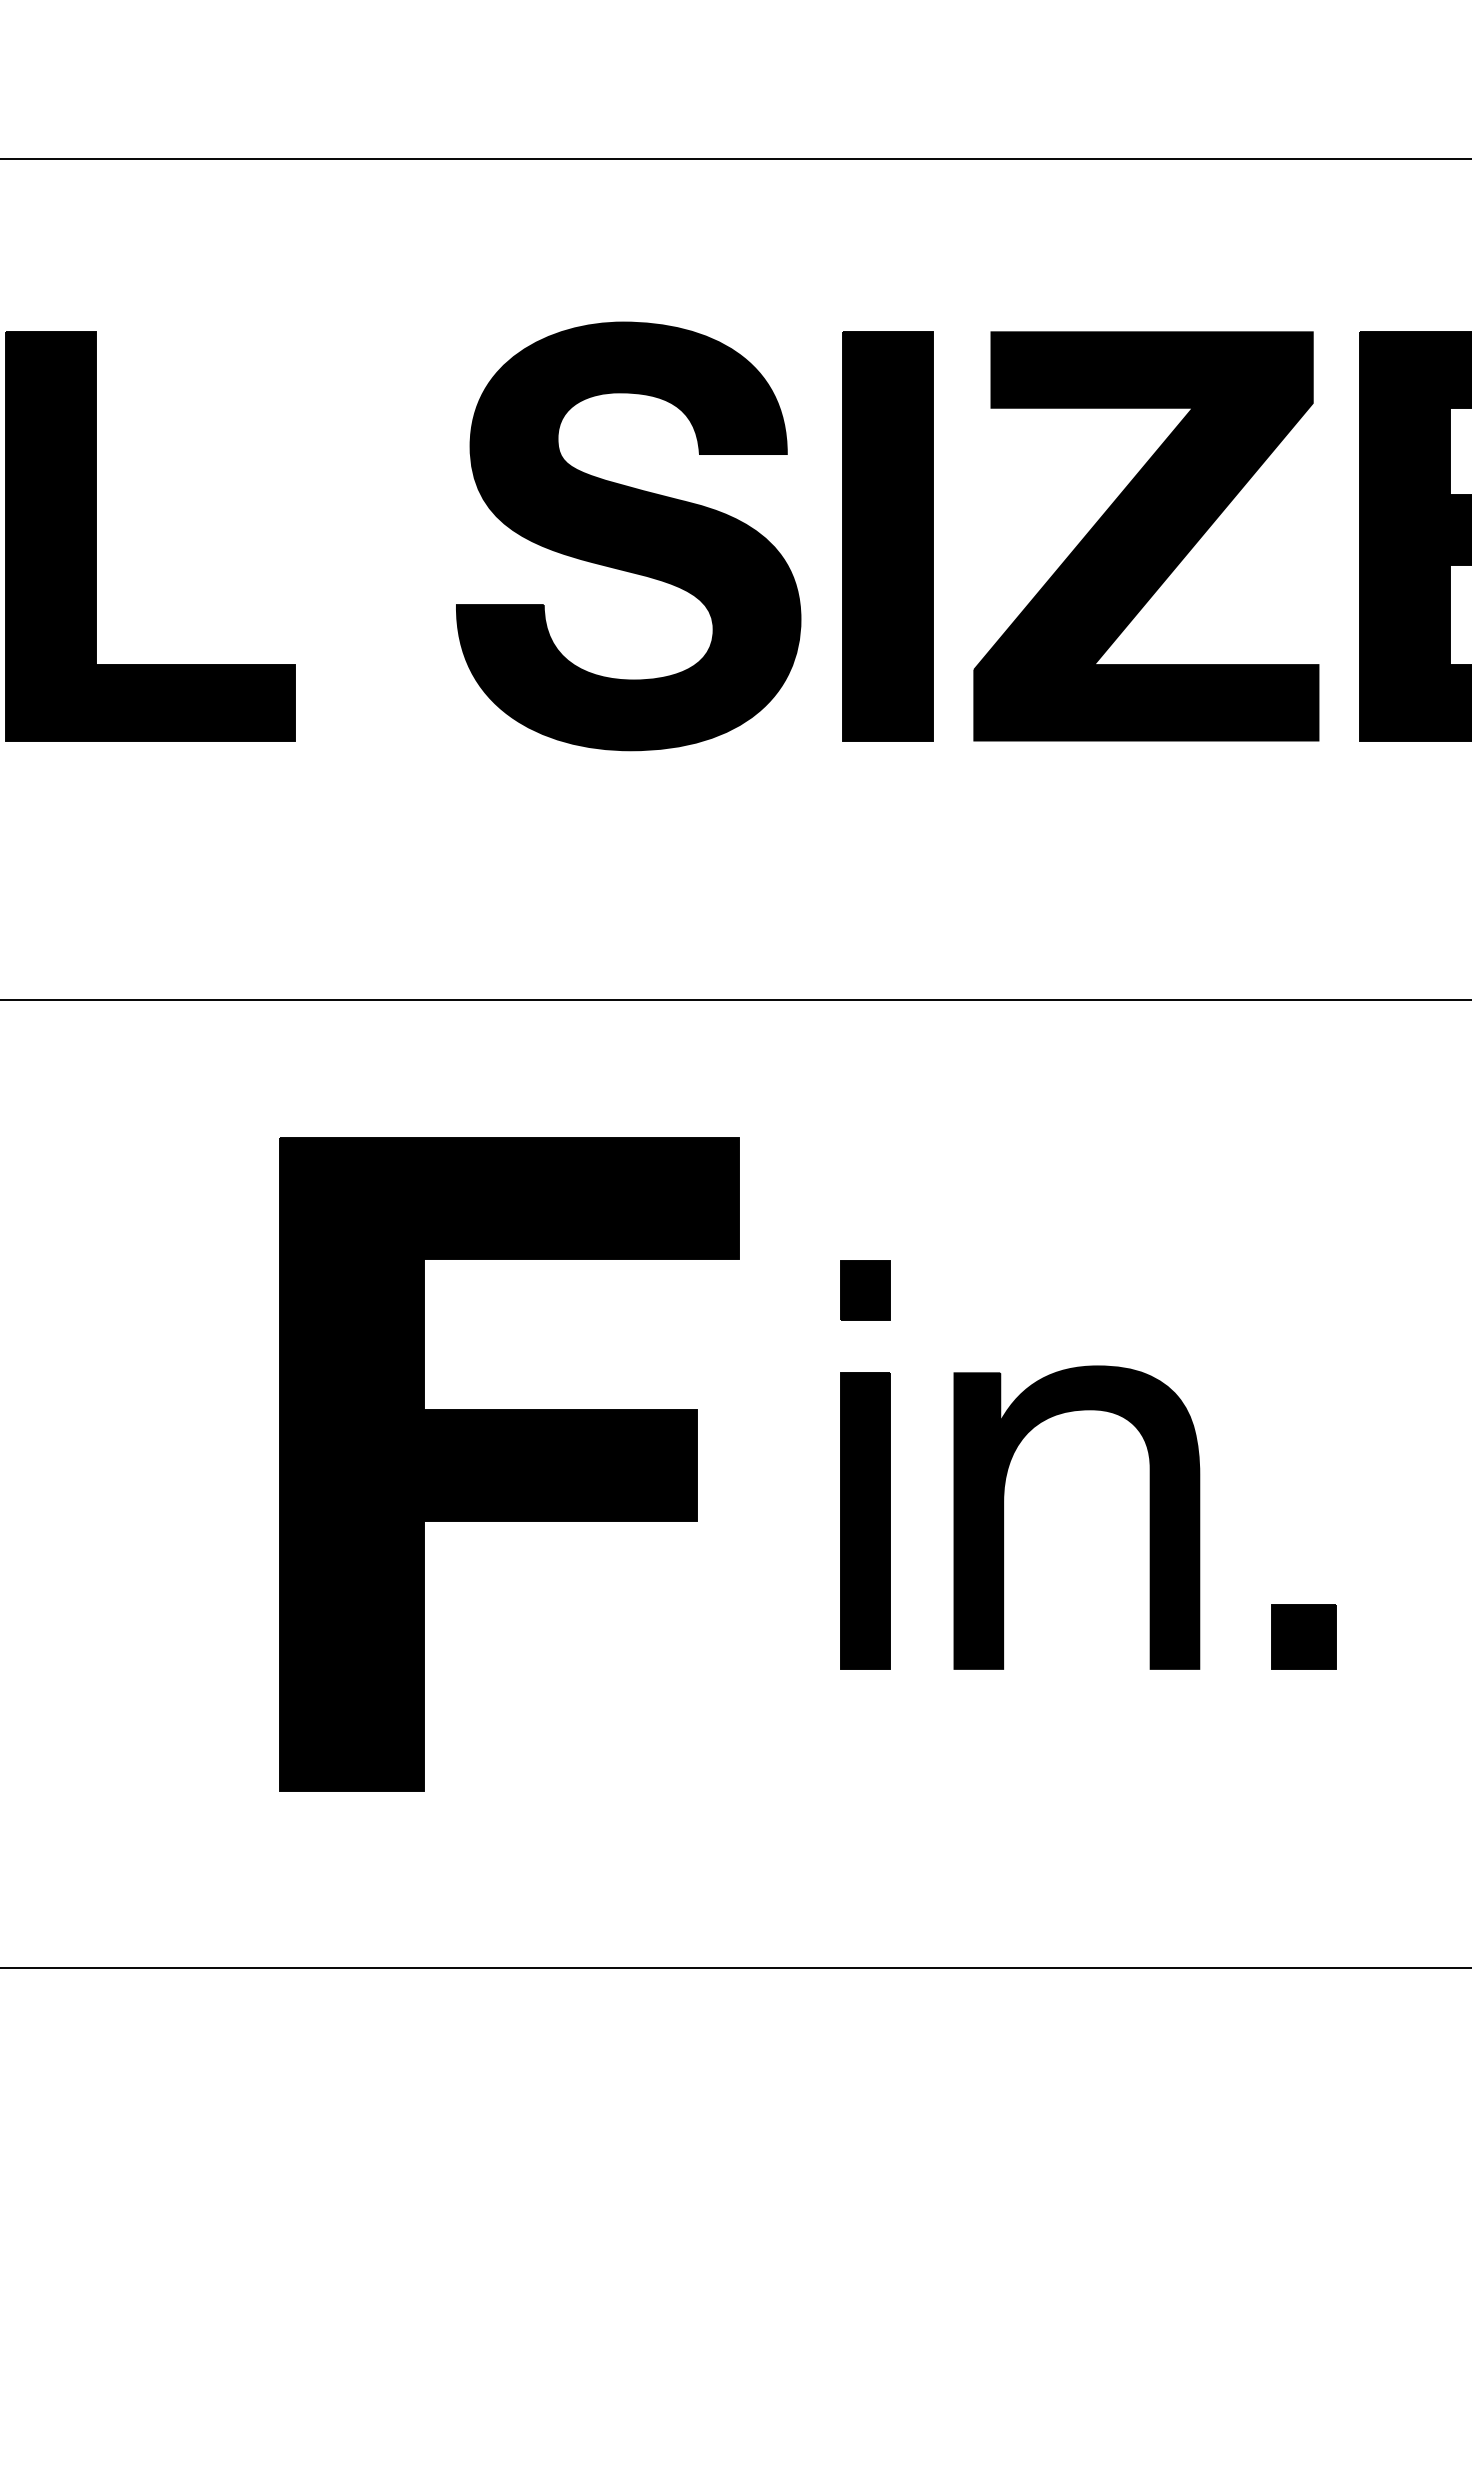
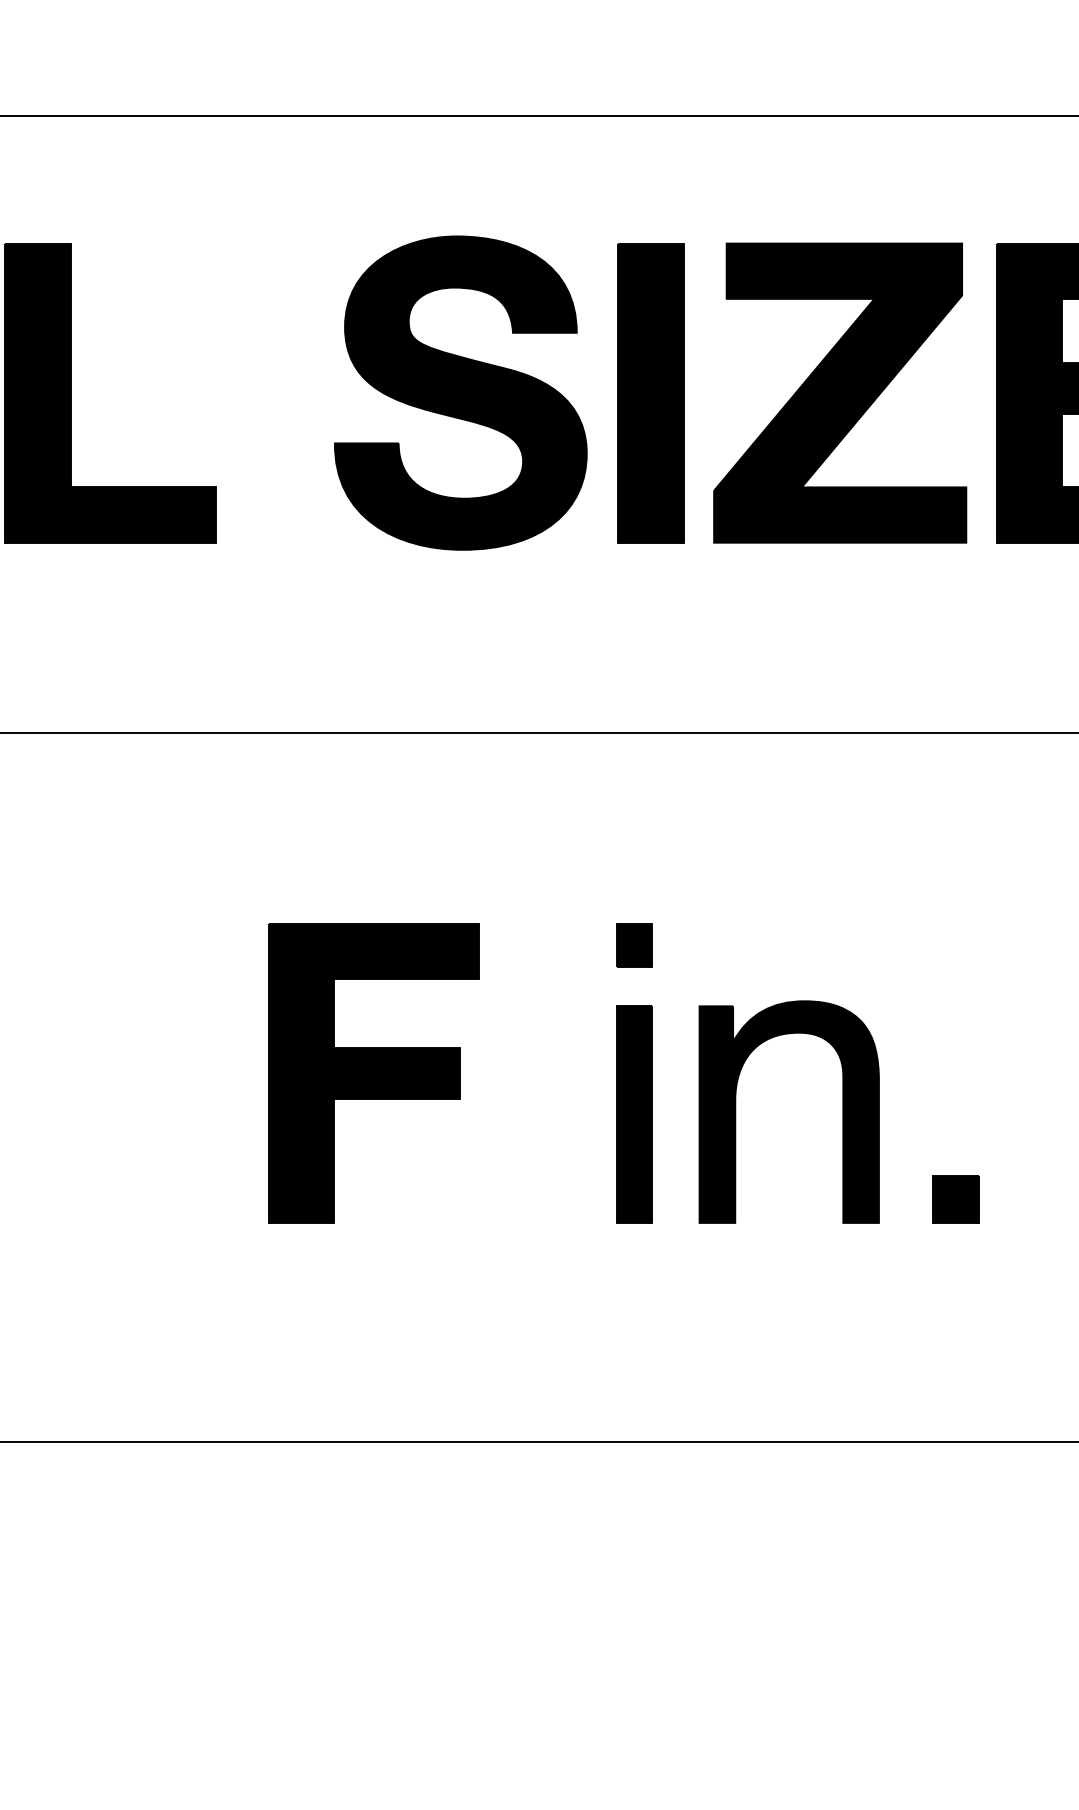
part: (509, 1464) -> (373, 1073), size x0.62

